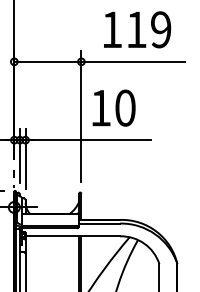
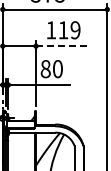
line: (132, 62) -> (61, 46), solid -> dashed
text: (100, 108) -> (45, 69), 10 -> 80

